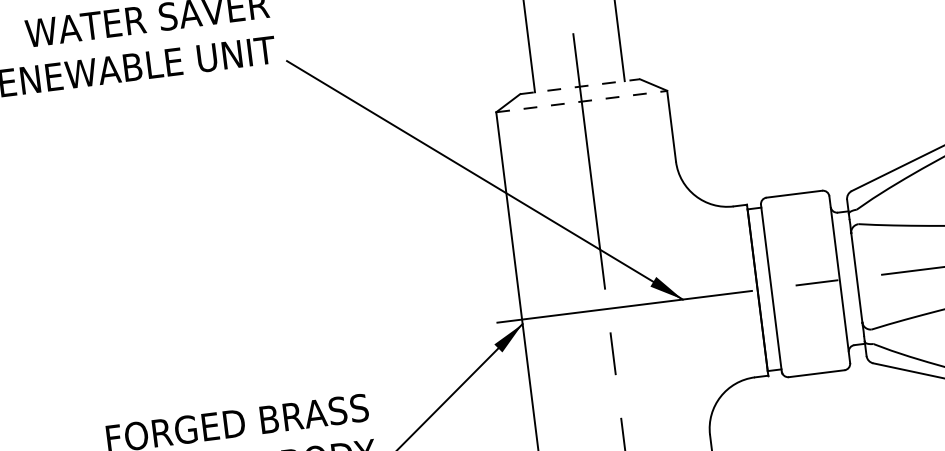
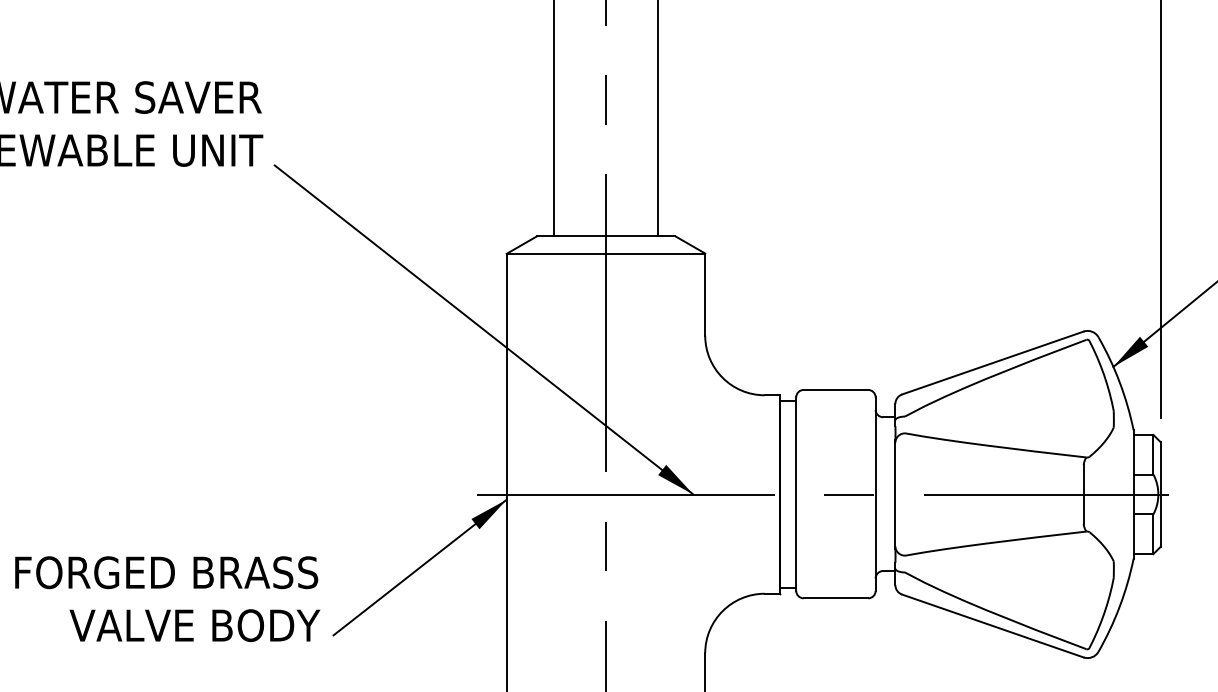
line: (580, 86) -> (606, 236), dashed -> solid
line: (582, 101) -> (606, 253), dashed -> solid

